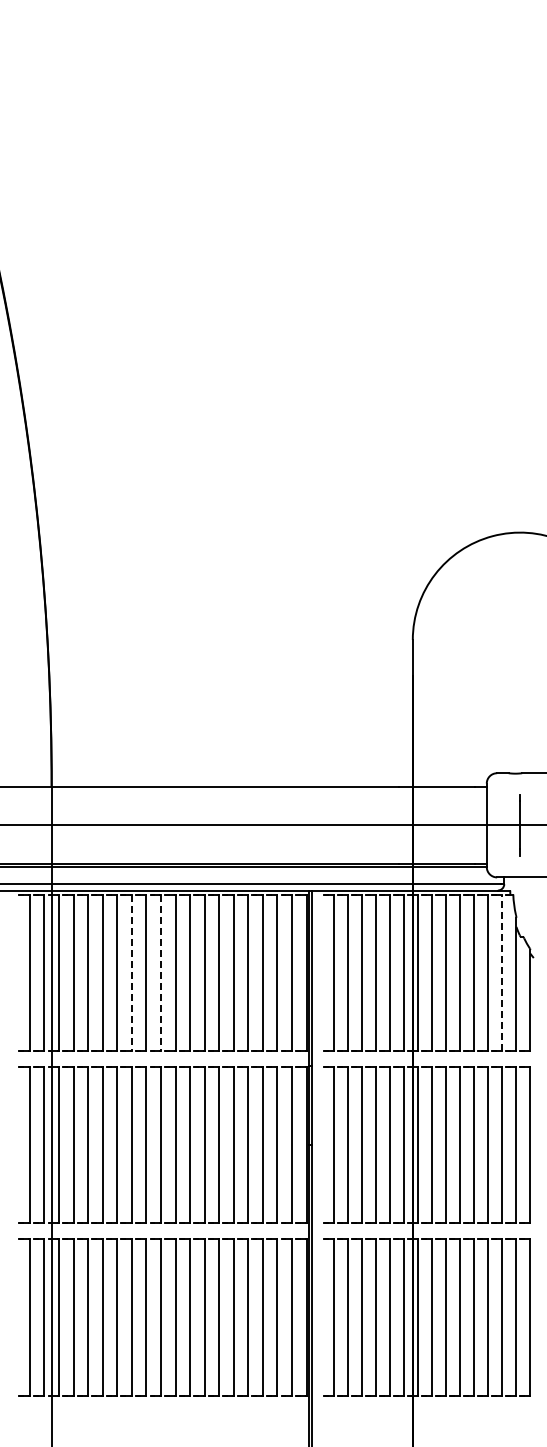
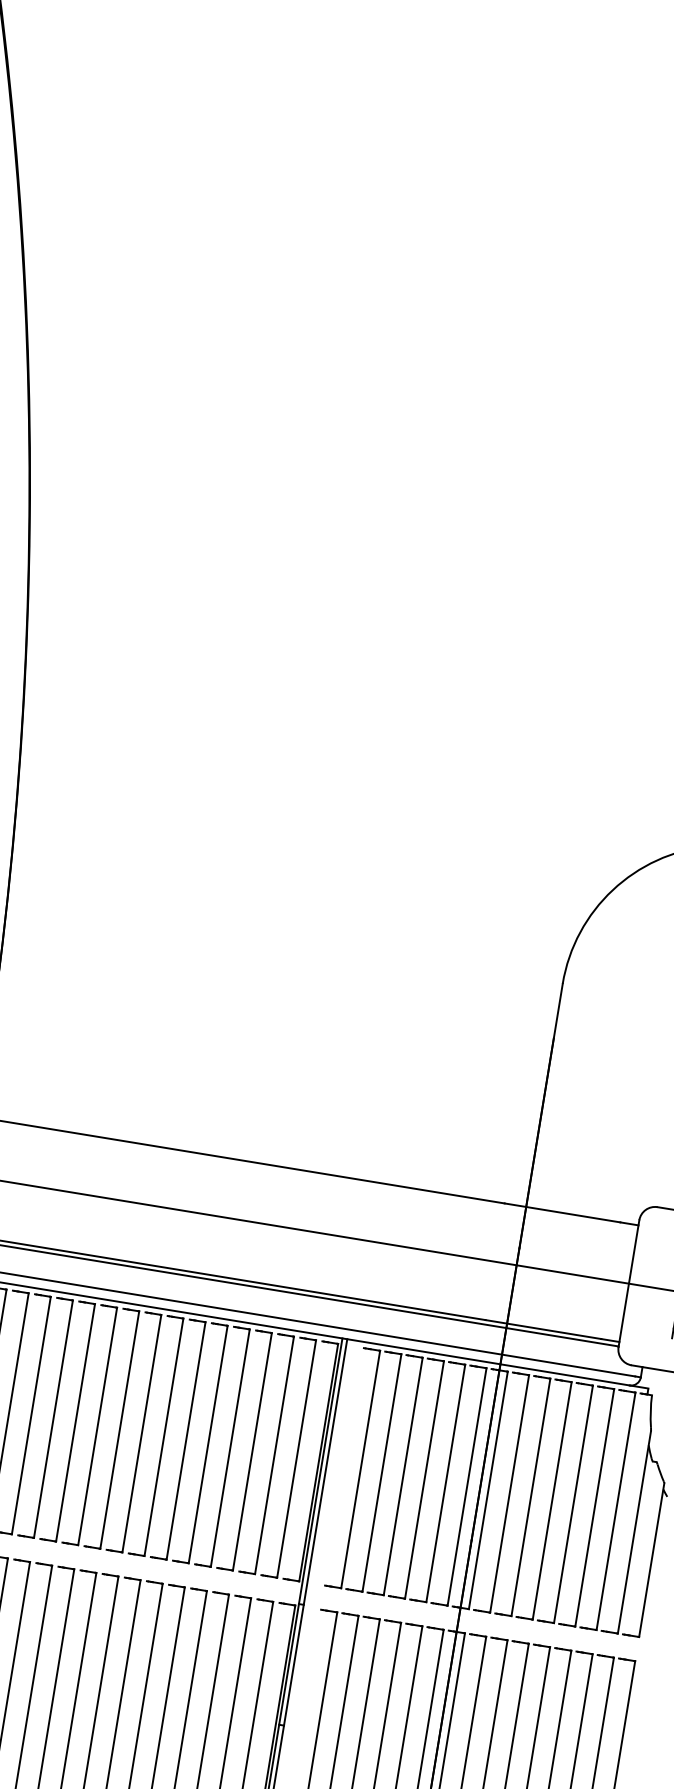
line: (502, 972) -> (616, 1510), dashed -> solid
line: (131, 973) -> (52, 1420), dashed -> solid
line: (160, 973) -> (96, 1427), dashed -> solid

